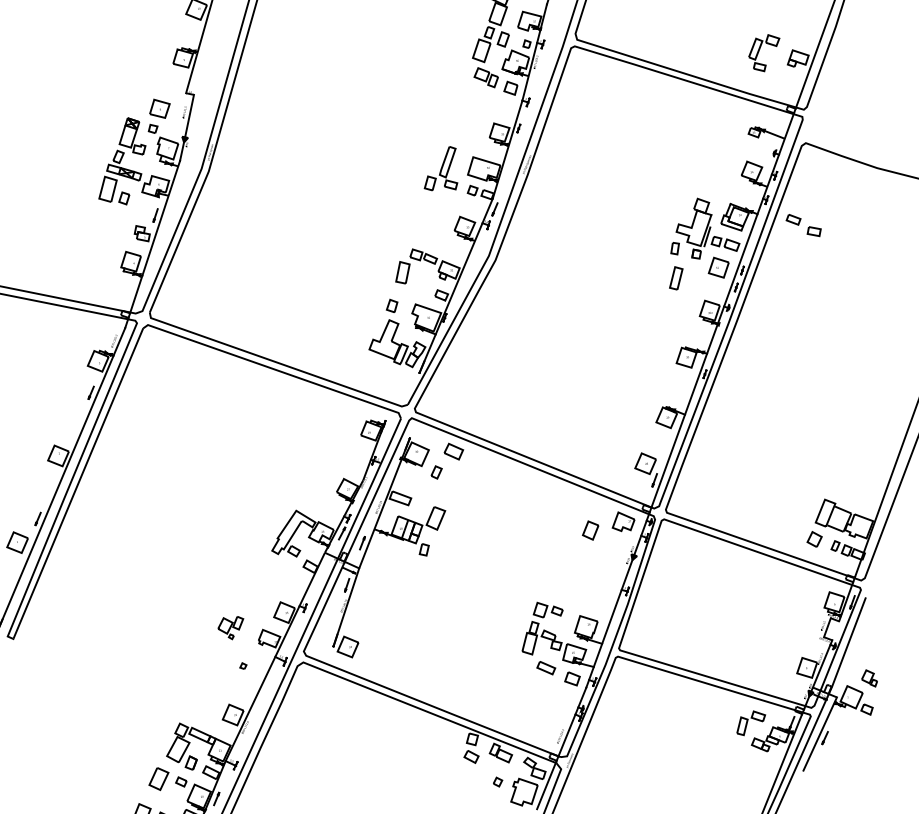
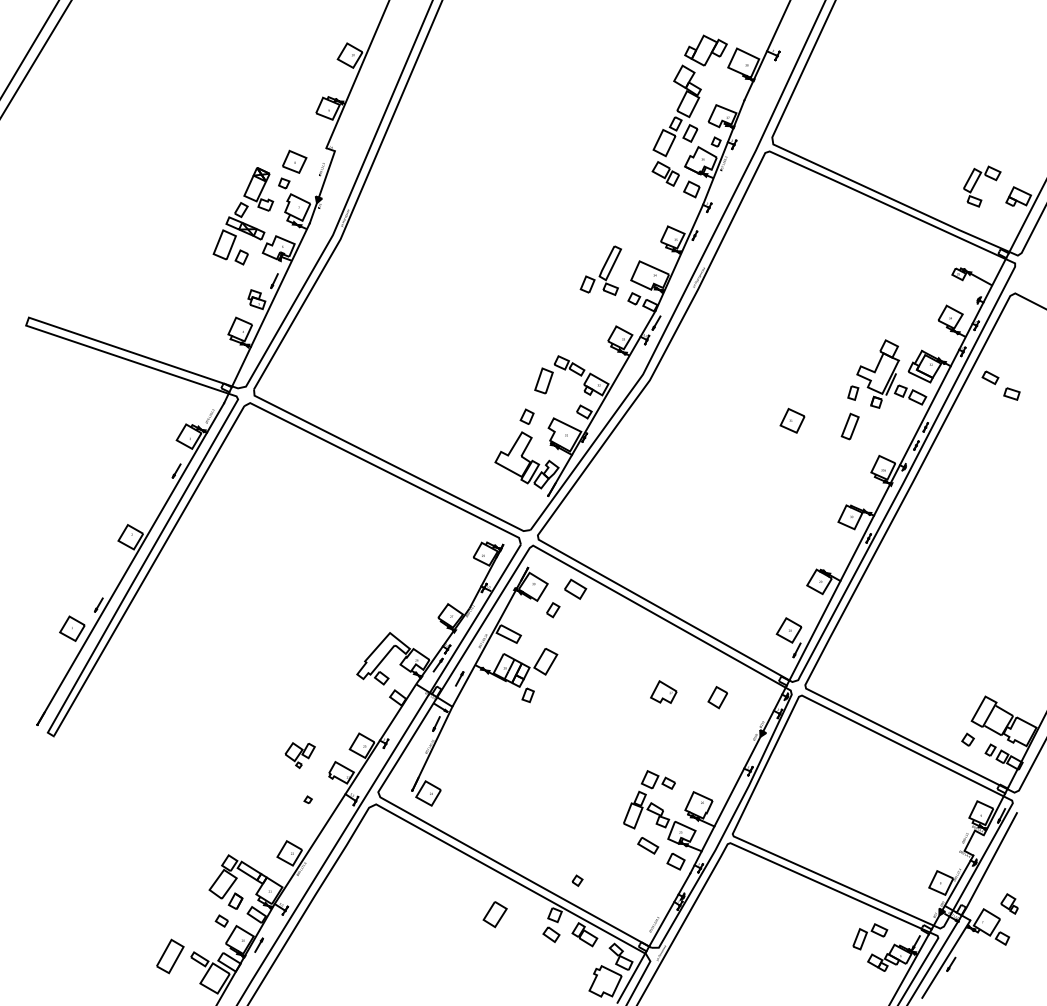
part: (718, 267) -> (792, 420), moved
part: (622, 521) -> (663, 691), moved
part: (814, 539) -> (967, 739), size x0.7
part: (158, 779) -> (494, 914), moved
part: (497, 781) -> (577, 880), moved

